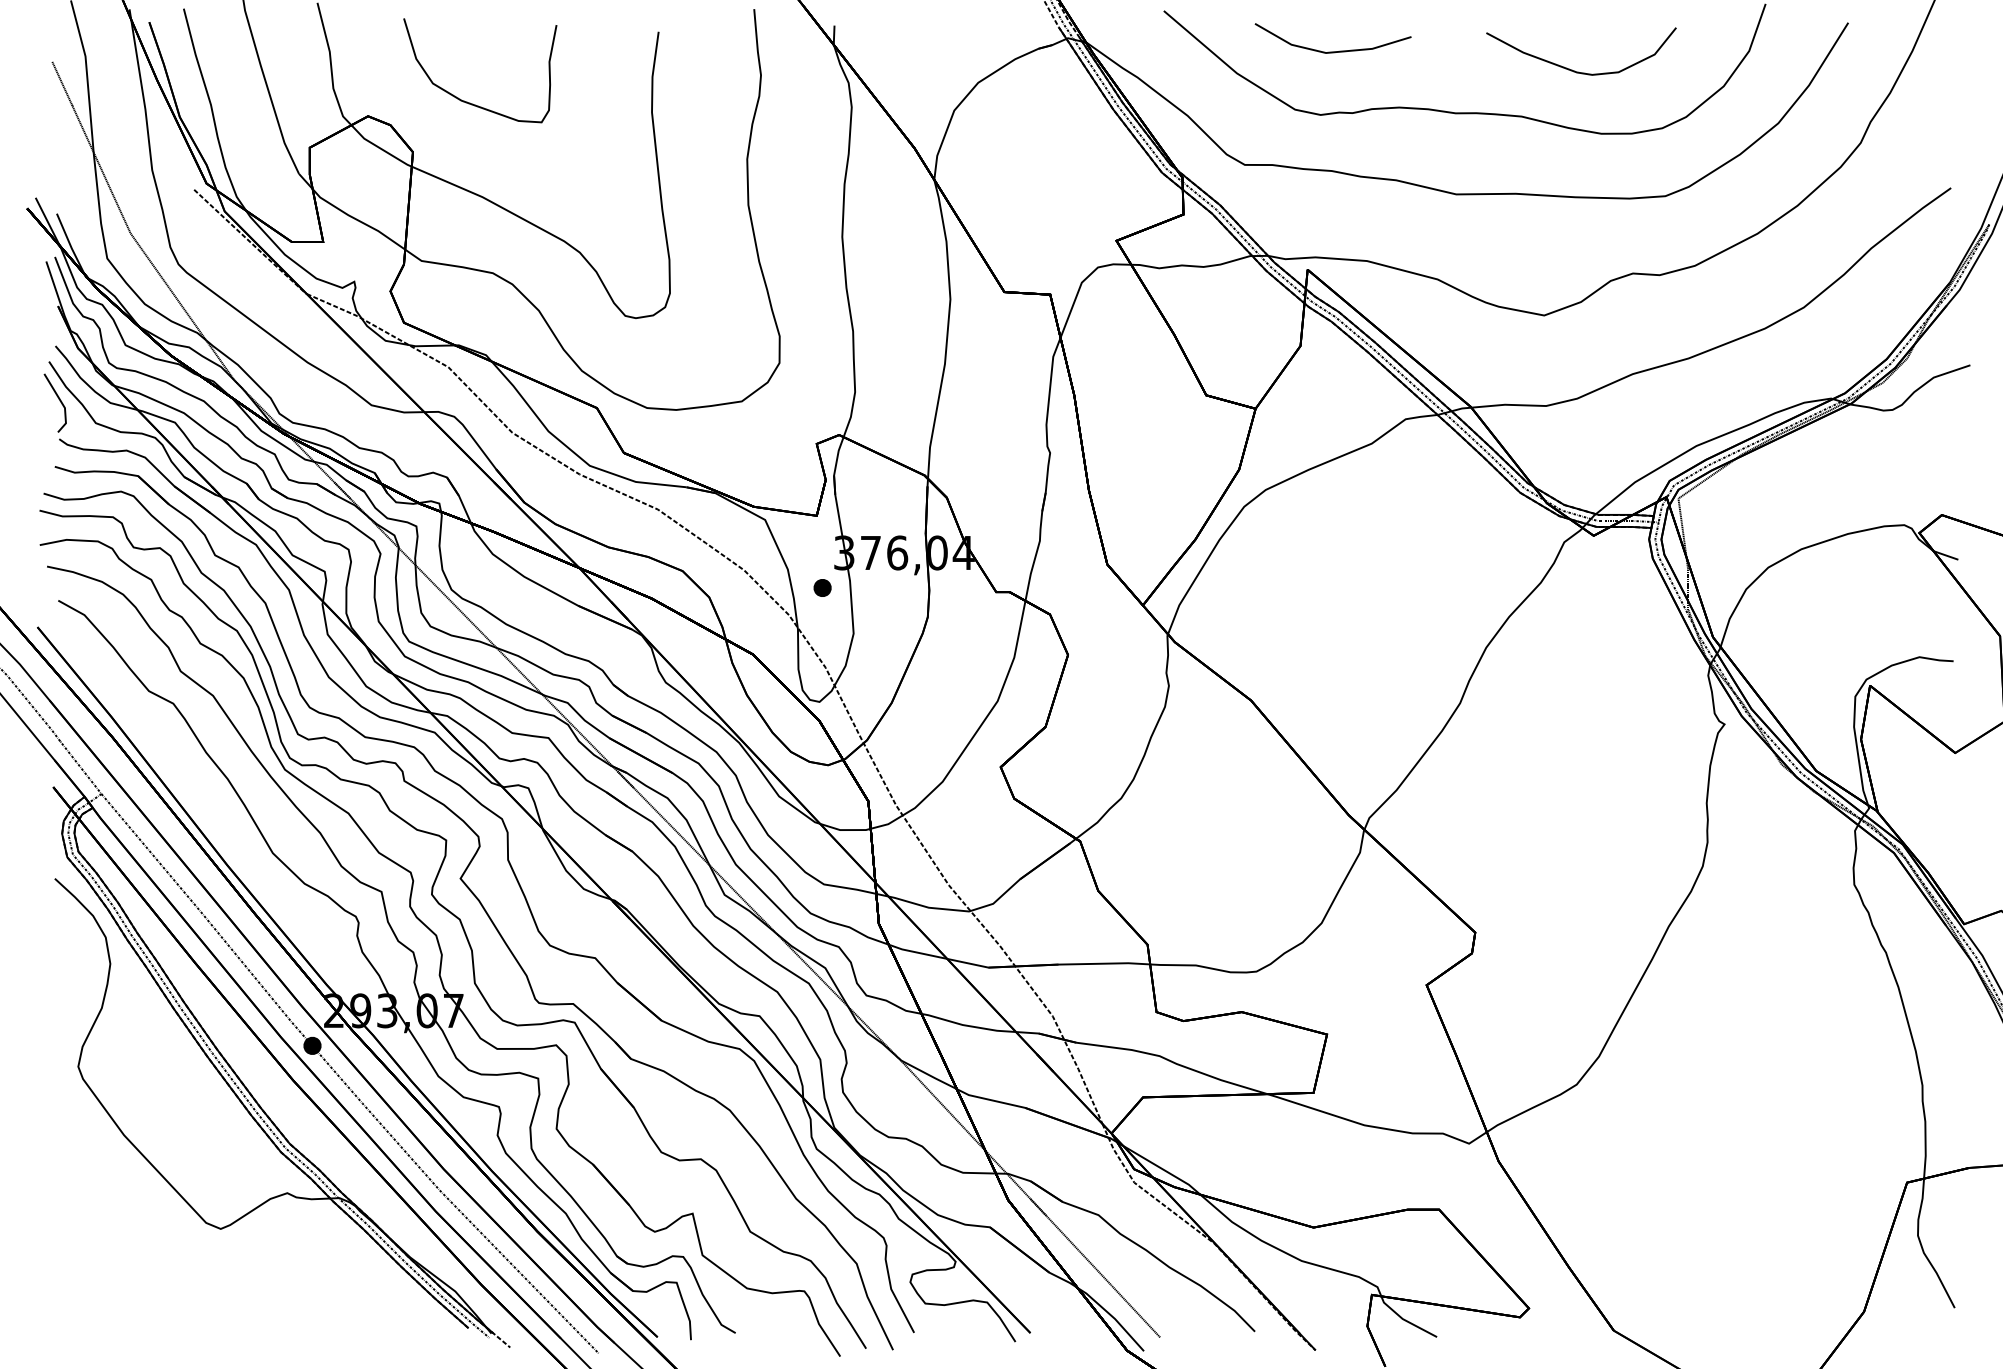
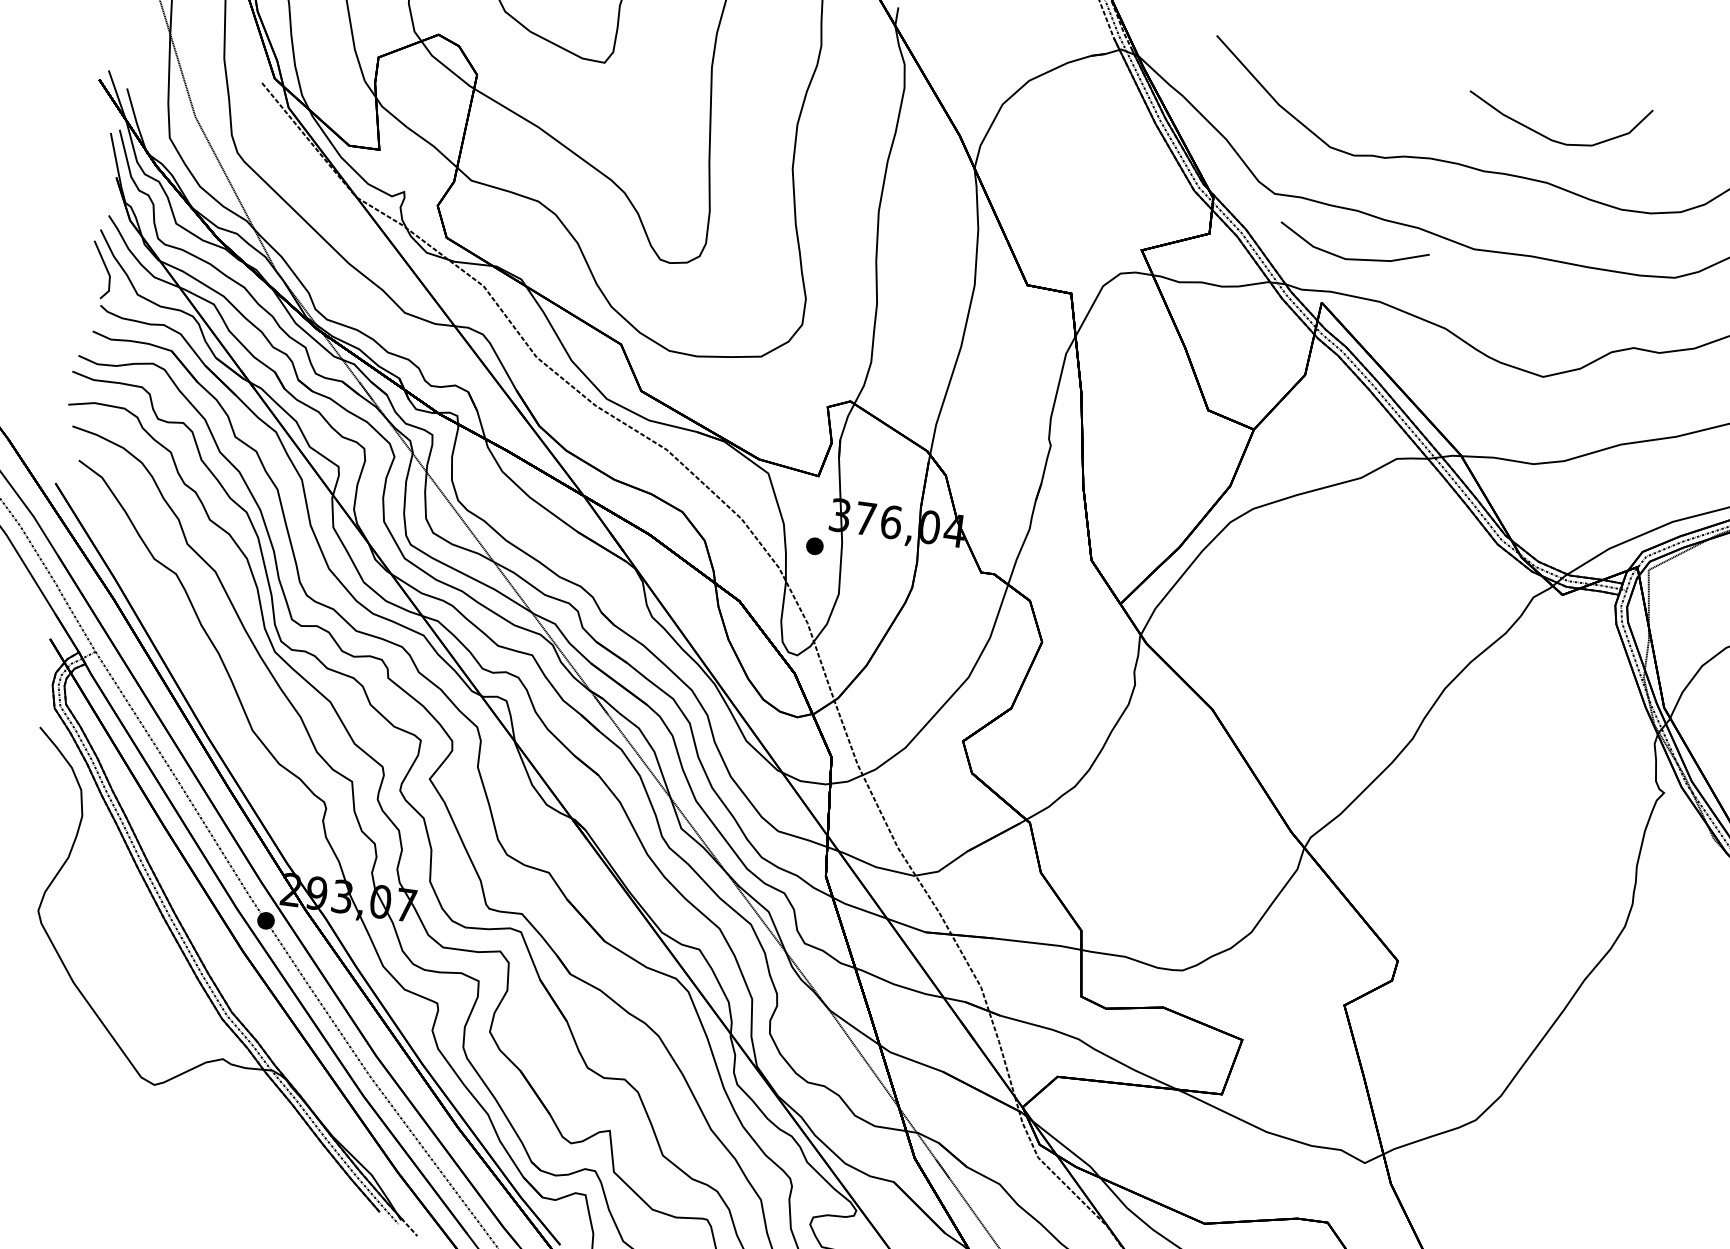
line: (1332, 51) -> (1351, 258), moved
curve: (1572, 69) -> (1548, 137), moved

